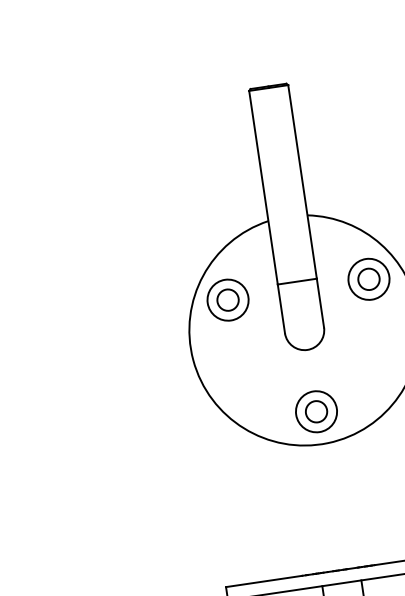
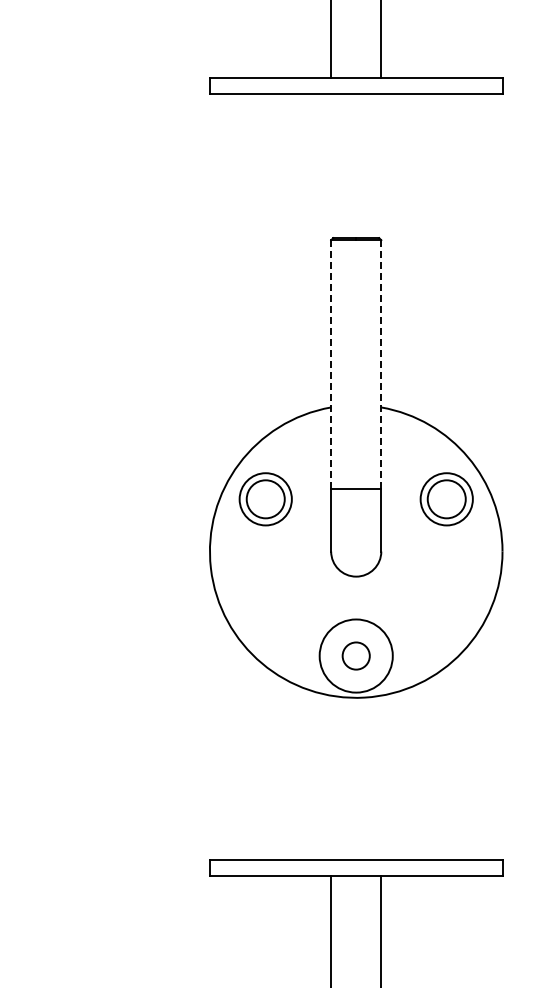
line: (302, 181) -> (381, 364), solid -> dashed
line: (263, 188) -> (331, 365), solid -> dashed
circle: (368, 278) -> (446, 498), size x1.4
circle: (227, 299) -> (265, 498), size x1.4
circle: (316, 411) -> (356, 655), size x1.4

